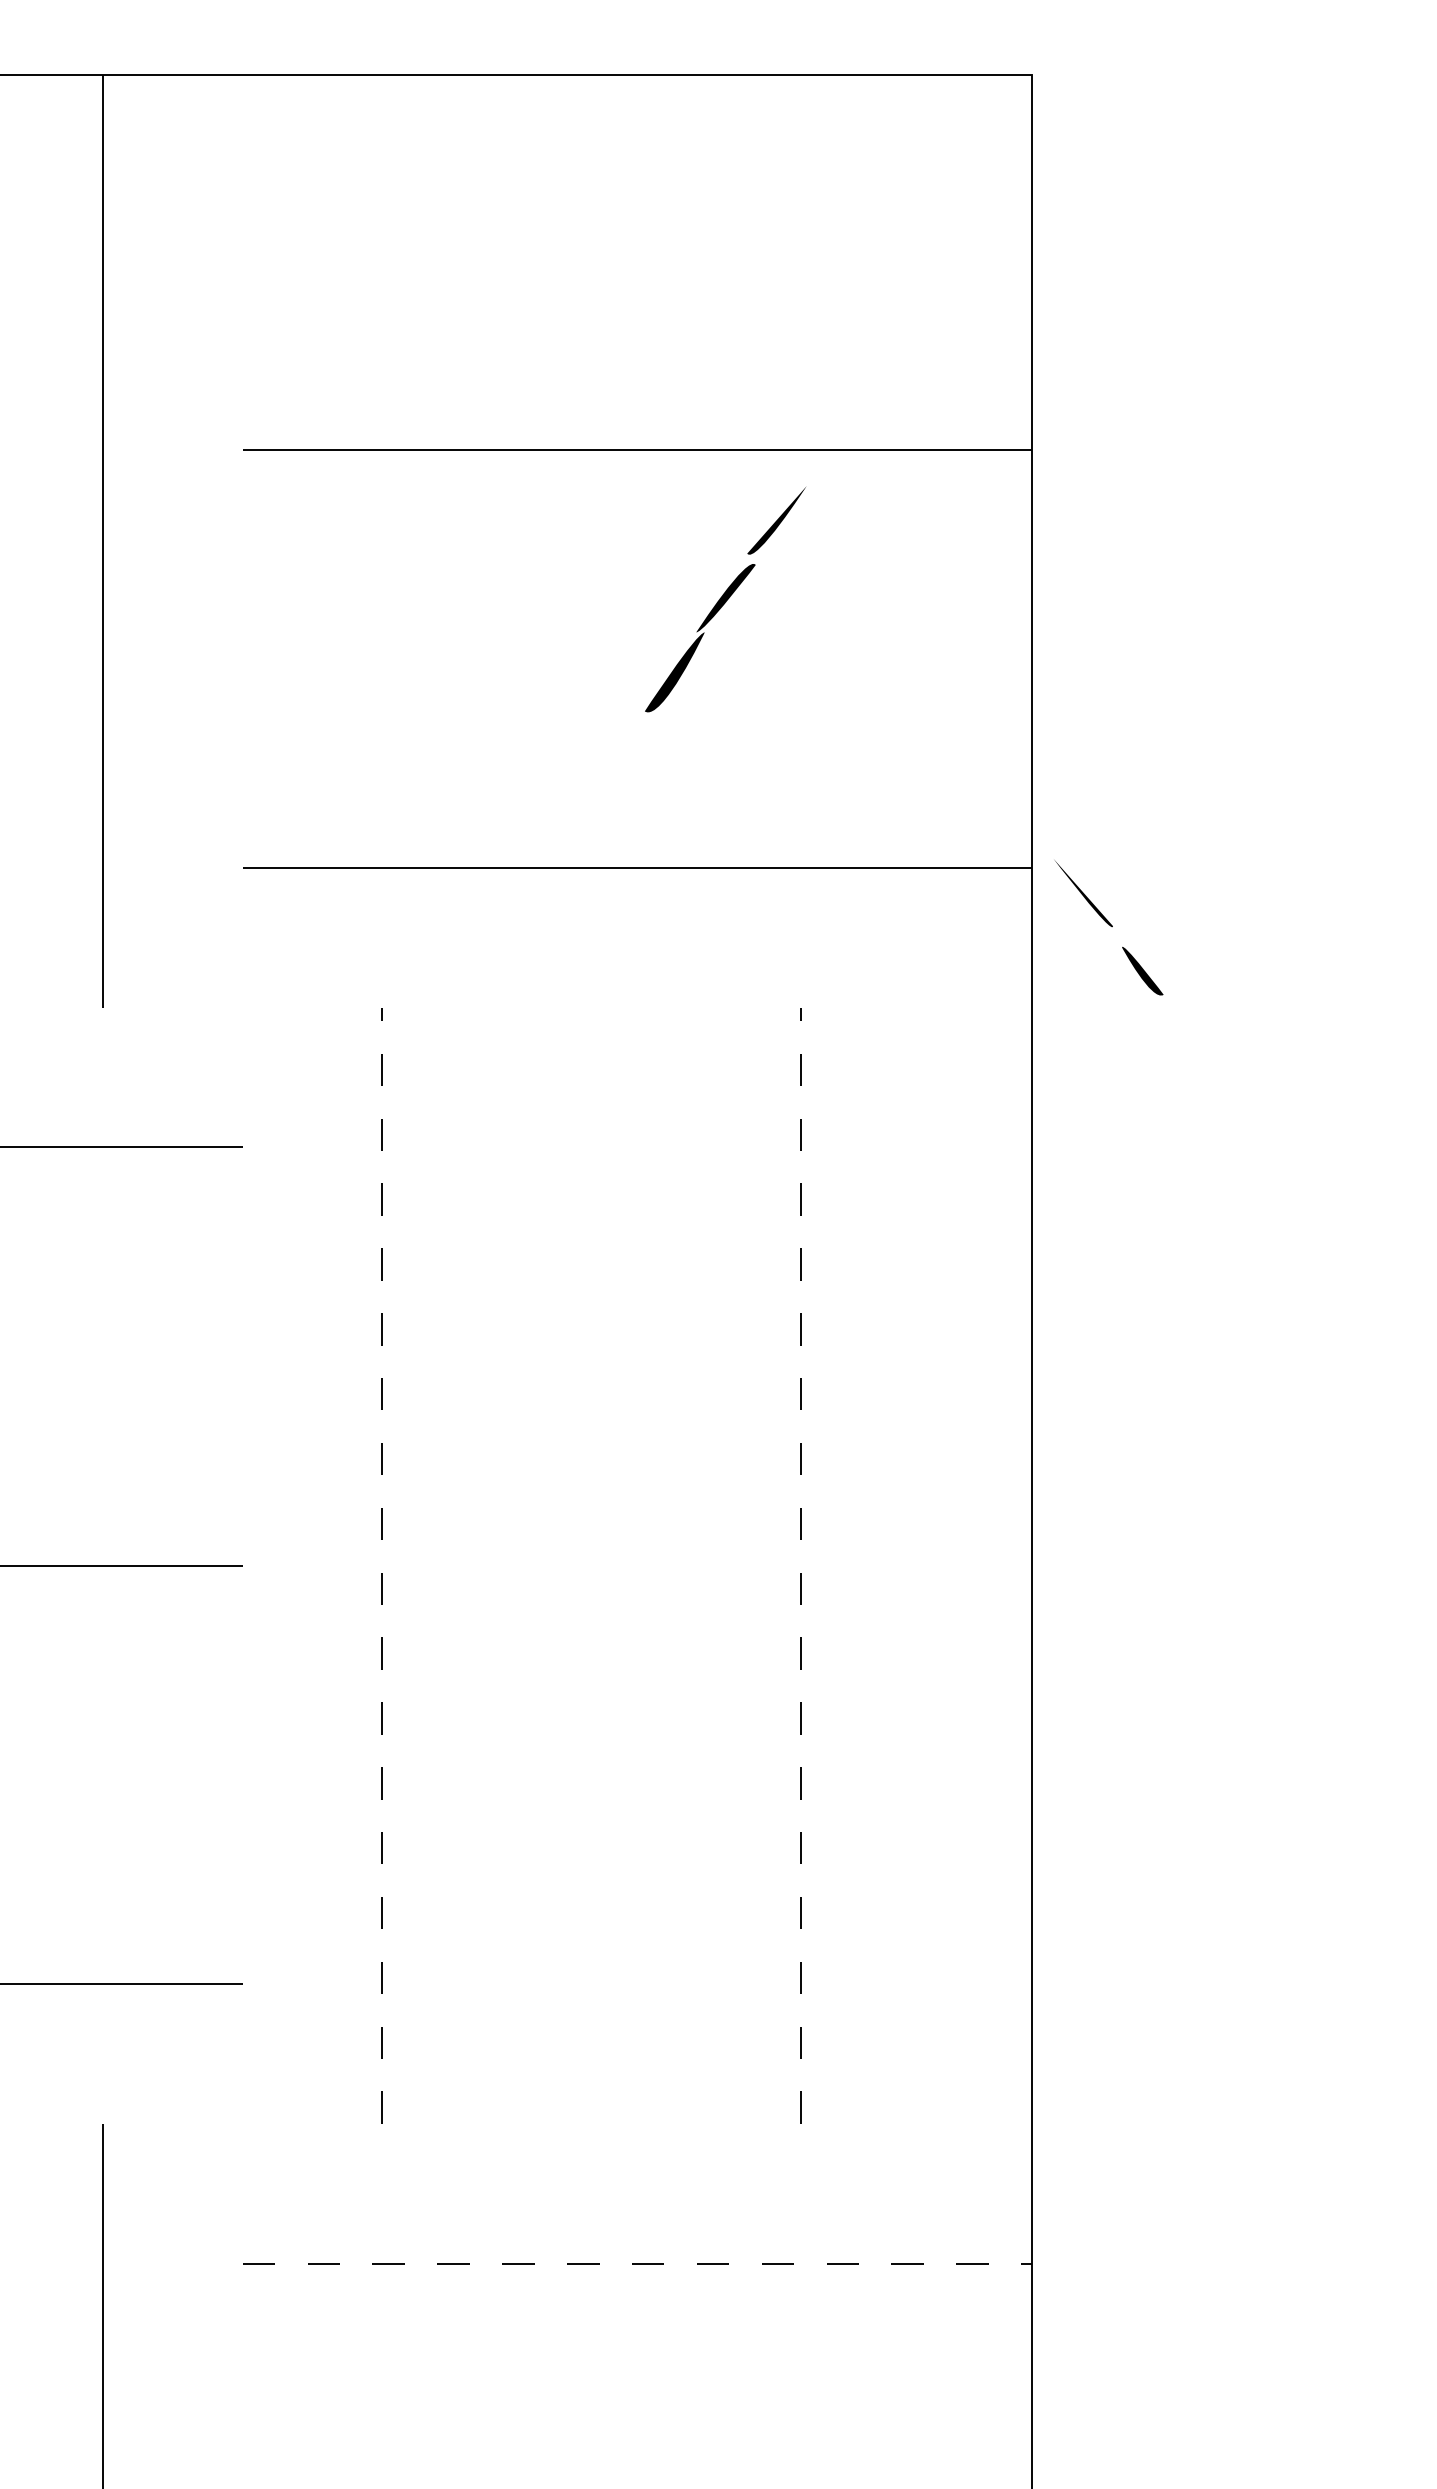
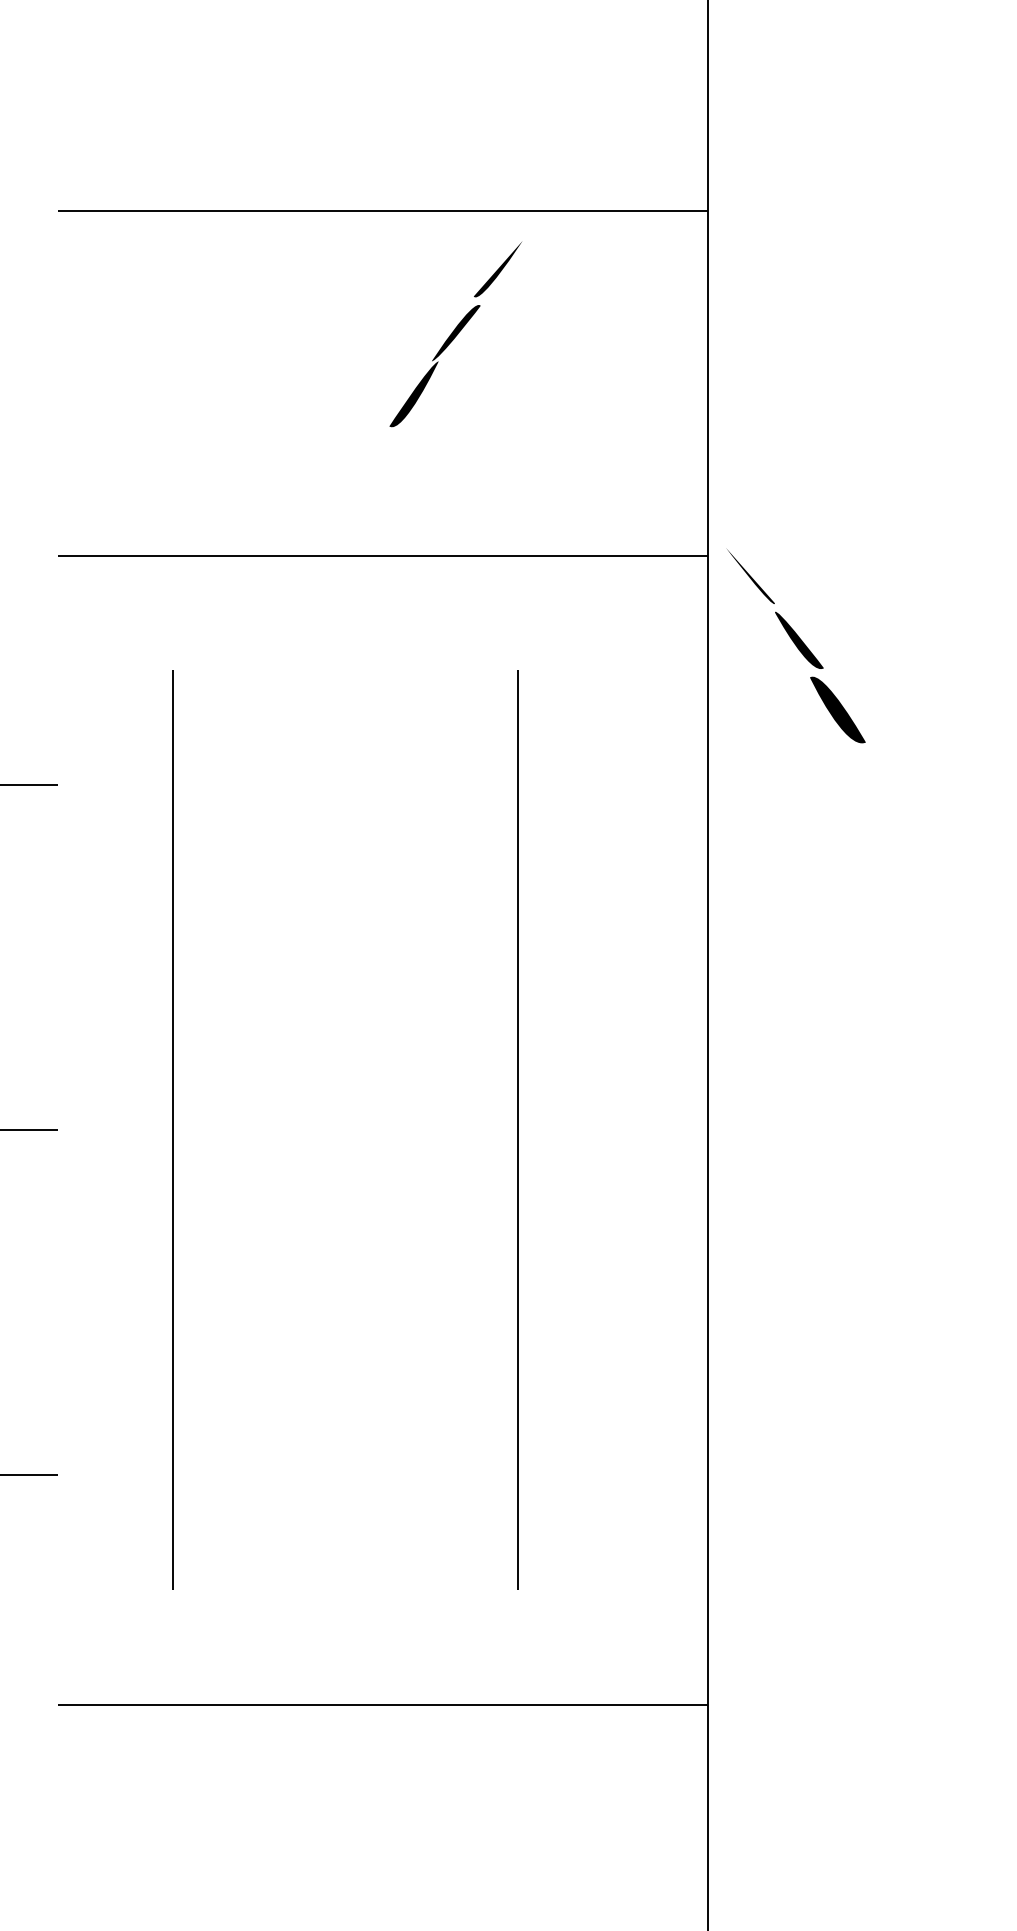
part: (1142, 970) -> (799, 639), size x1.43
fill: (1189, 1055) -> (837, 709), added
line: (382, 1565) -> (173, 1129), dashed -> solid
line: (800, 1565) -> (517, 1129), dashed -> solid
line: (637, 2263) -> (383, 1704), dashed -> solid

